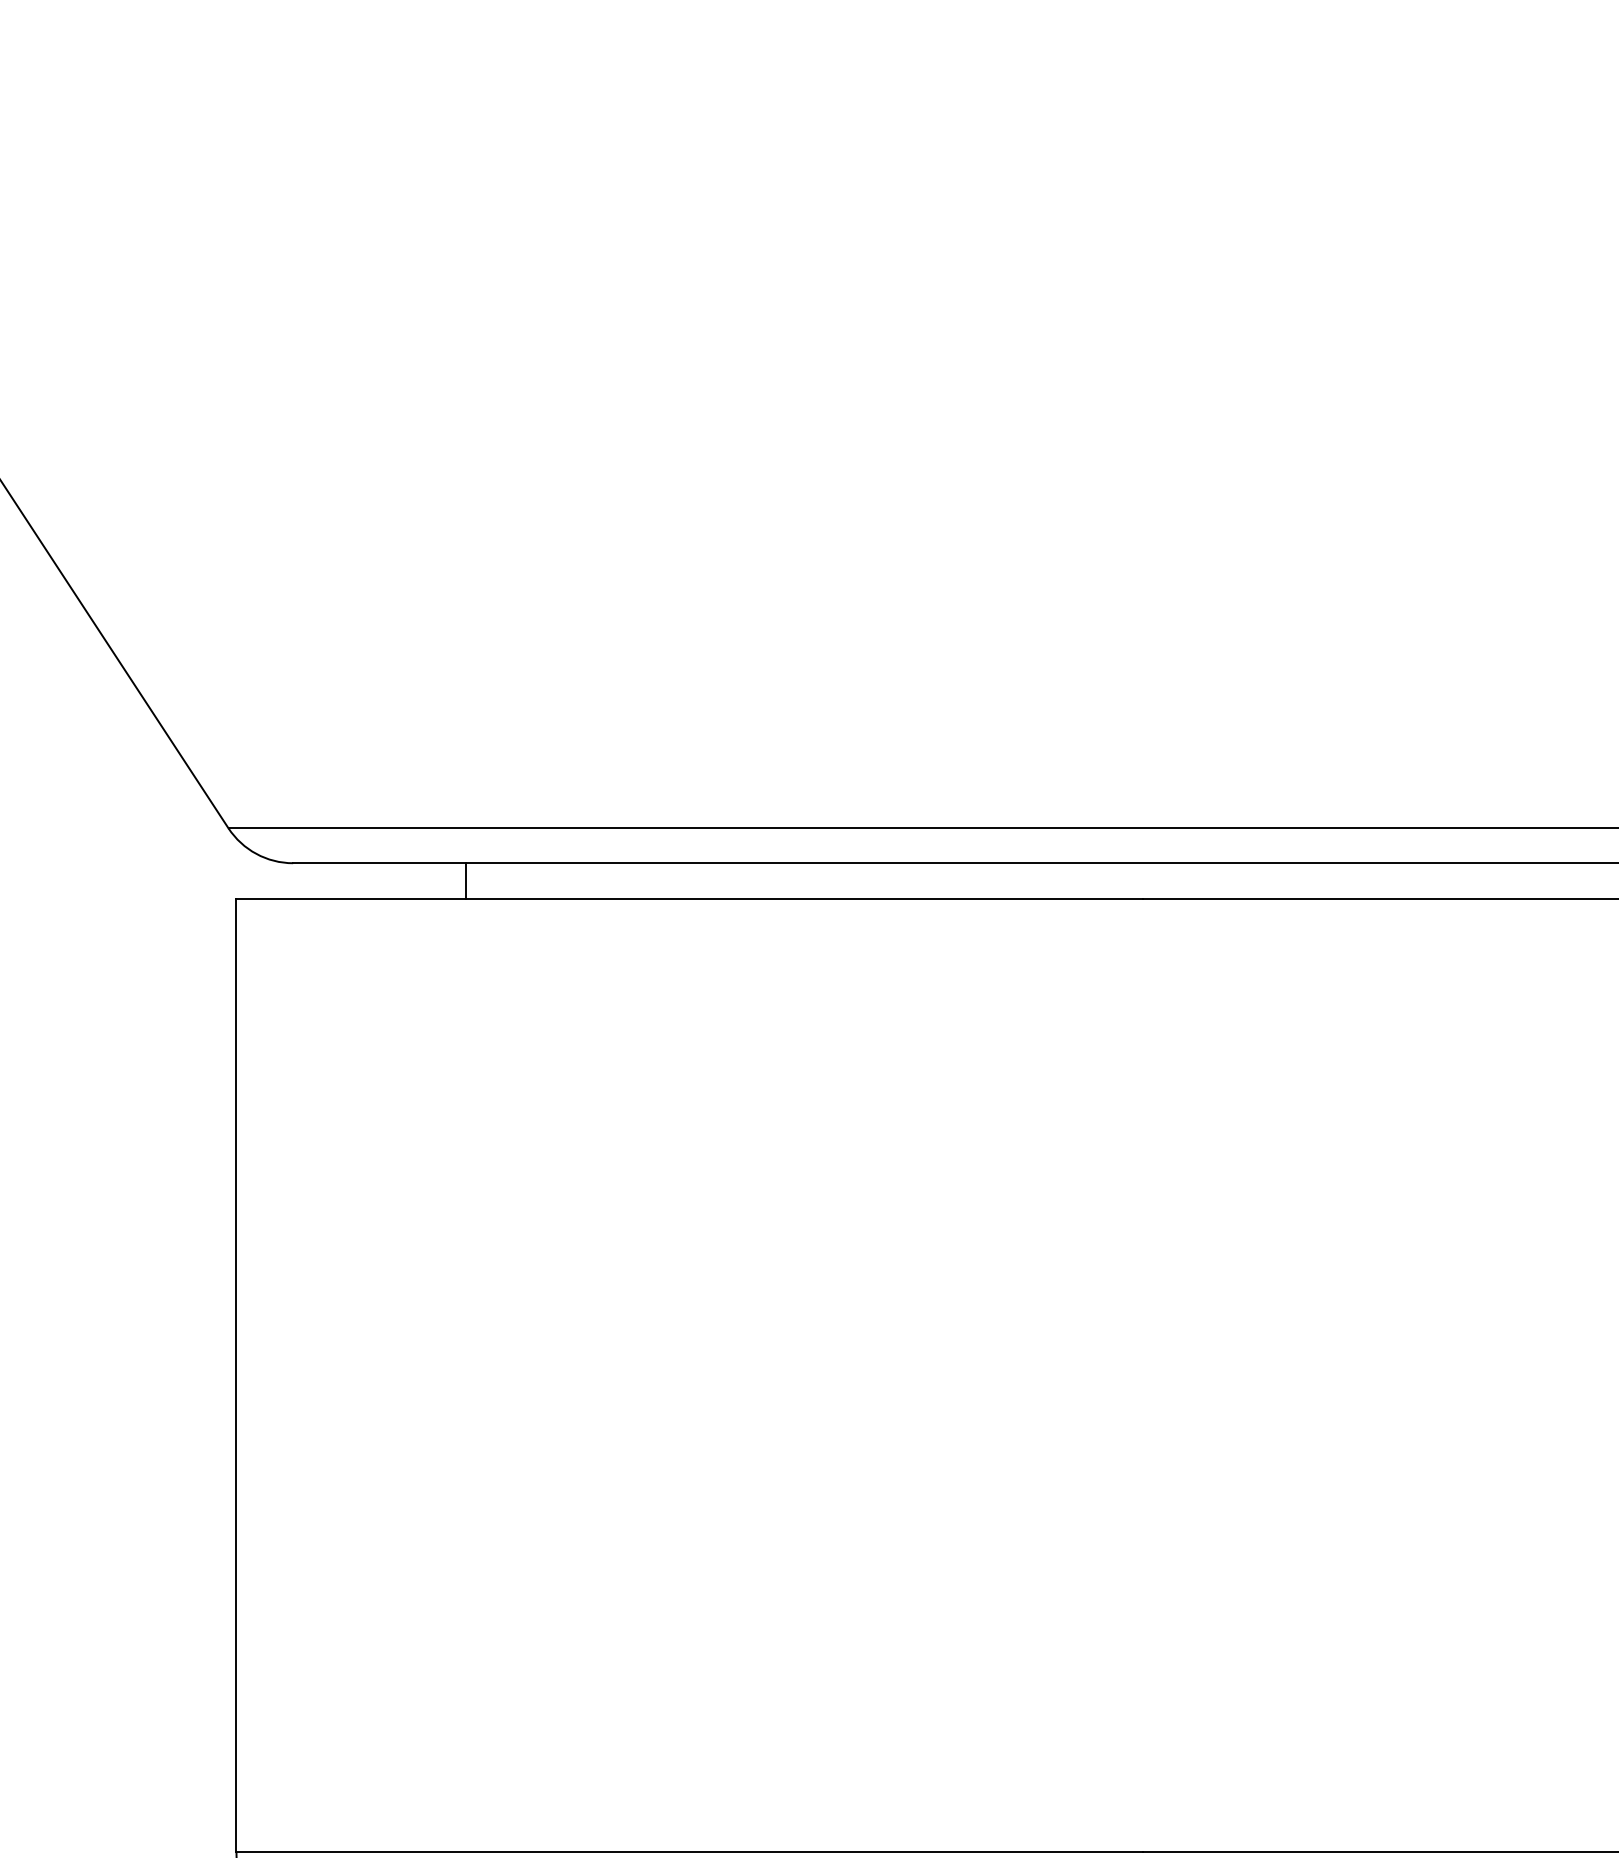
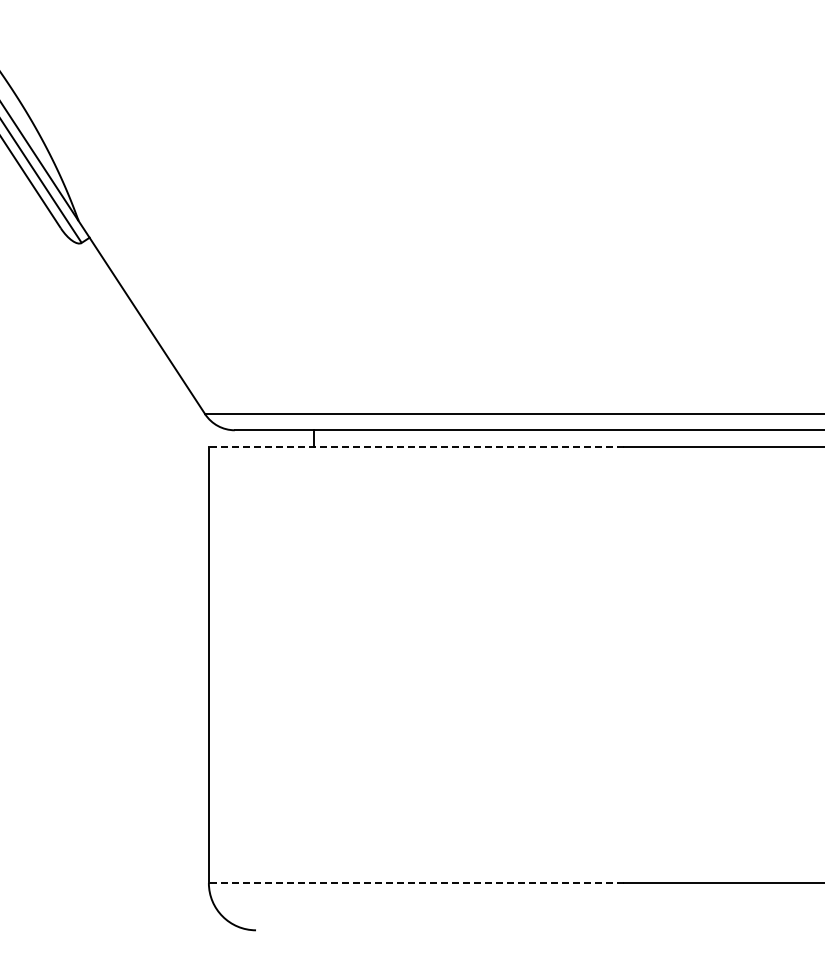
line: (689, 898) -> (416, 446), solid -> dashed
line: (689, 1852) -> (416, 883), solid -> dashed

